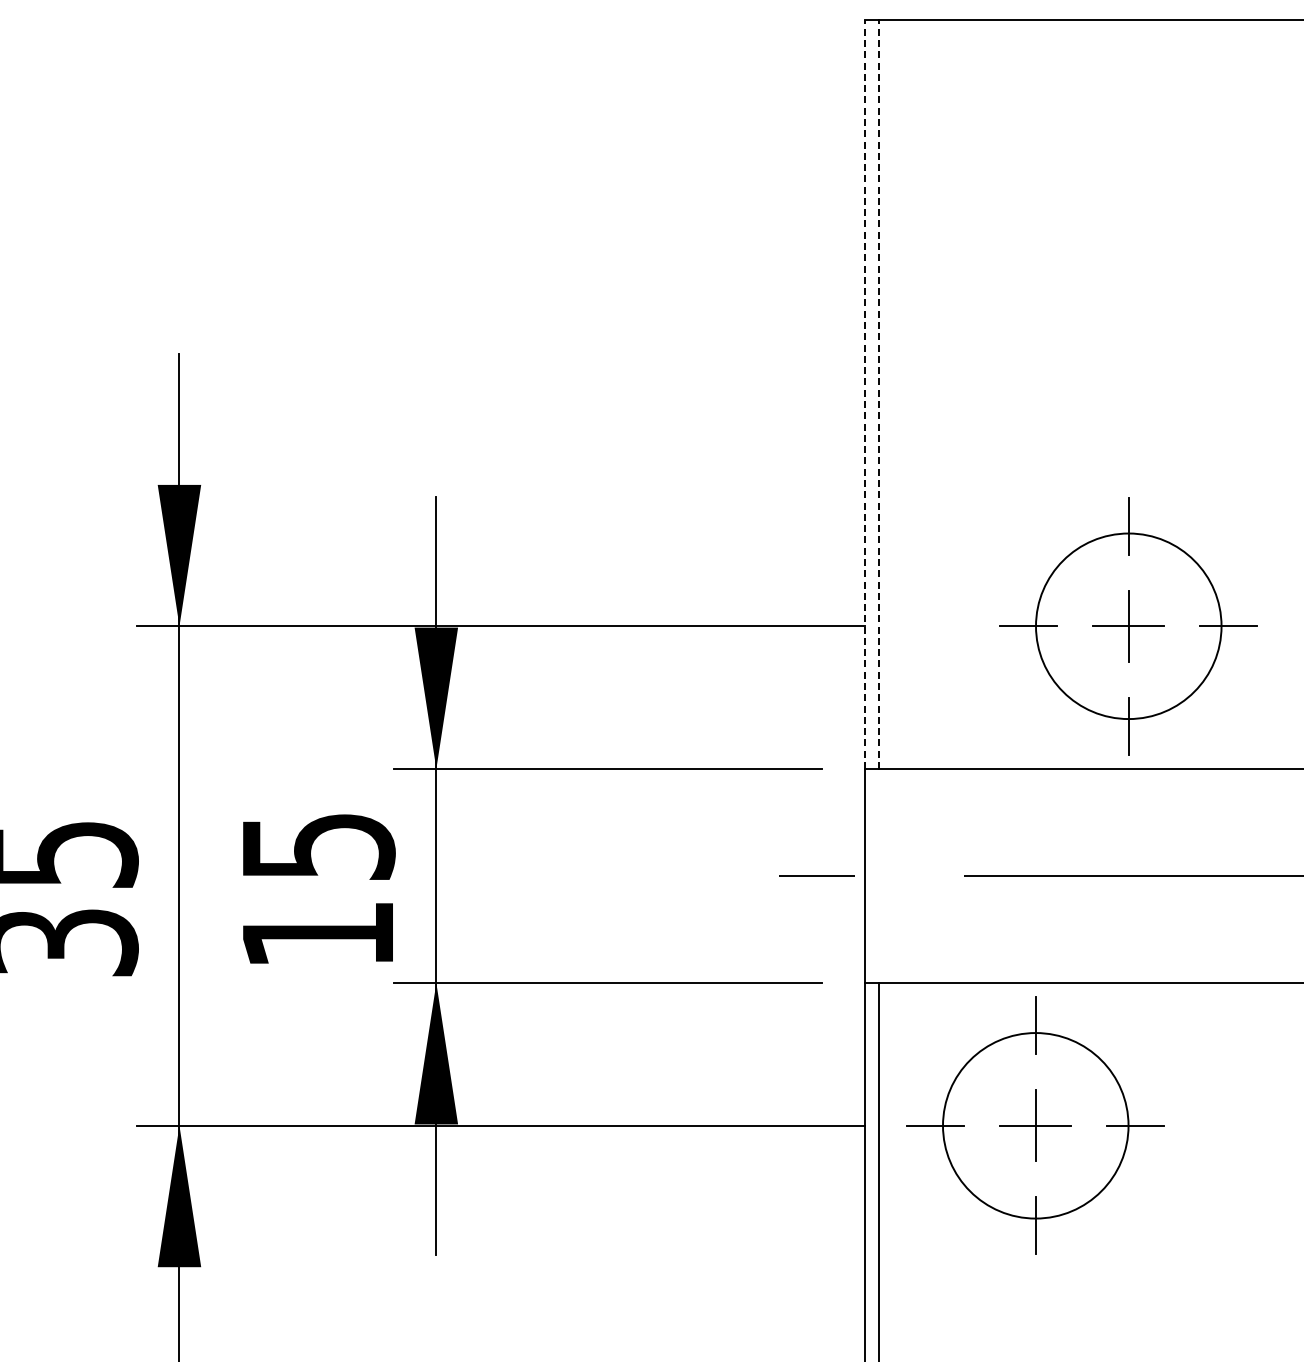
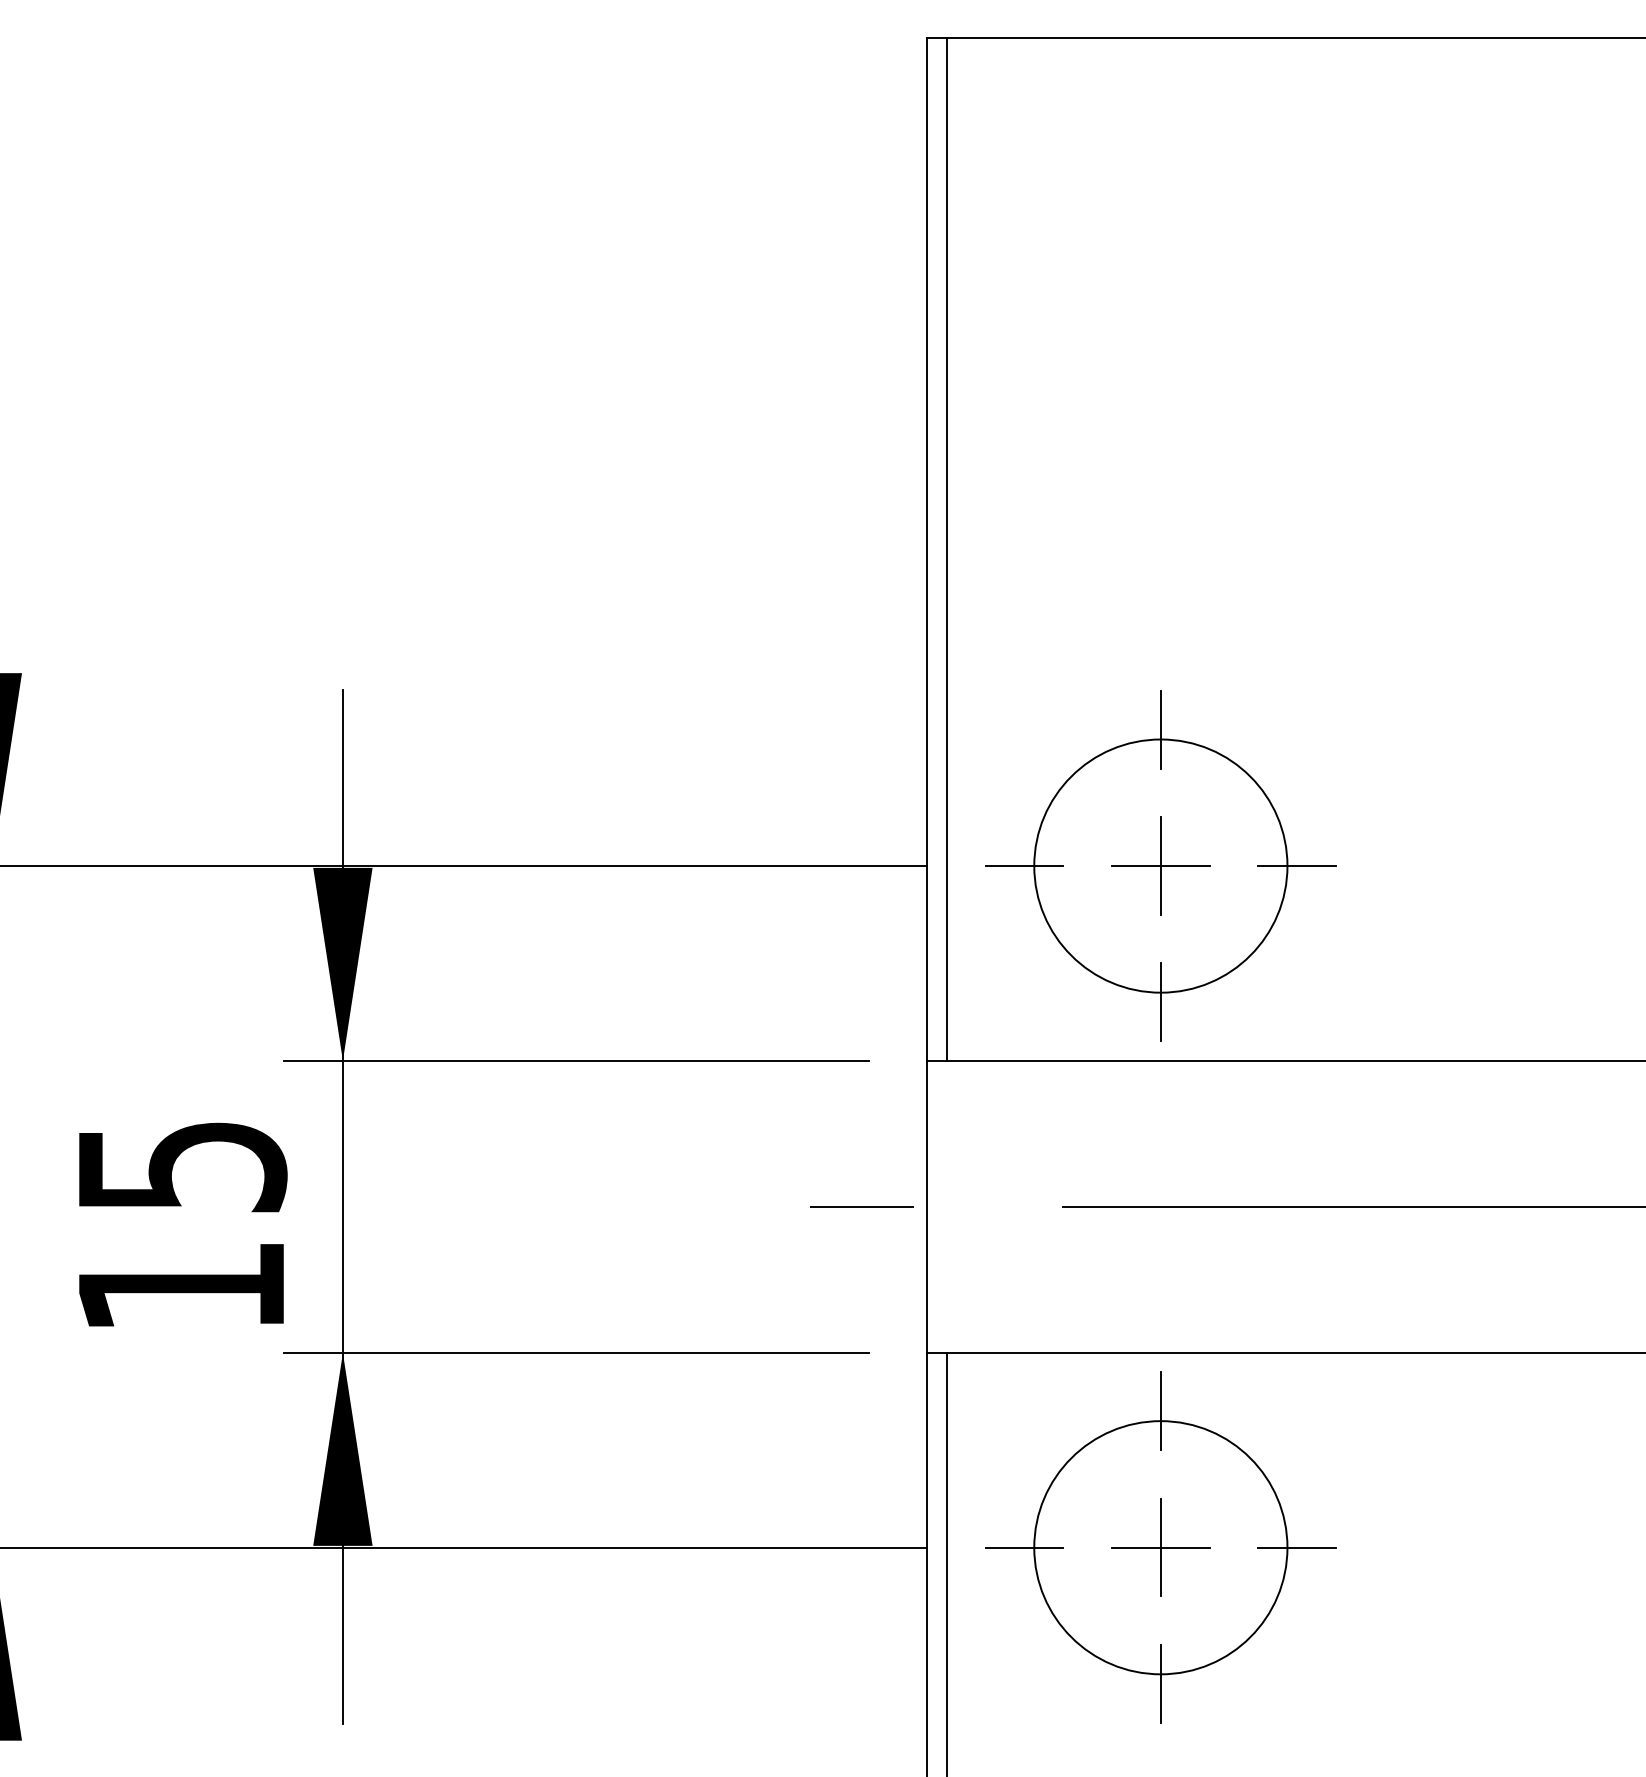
line: (864, 394) -> (927, 549), dashed -> solid
line: (878, 394) -> (946, 549), dashed -> solid
part: (1128, 626) -> (1160, 866), moved

